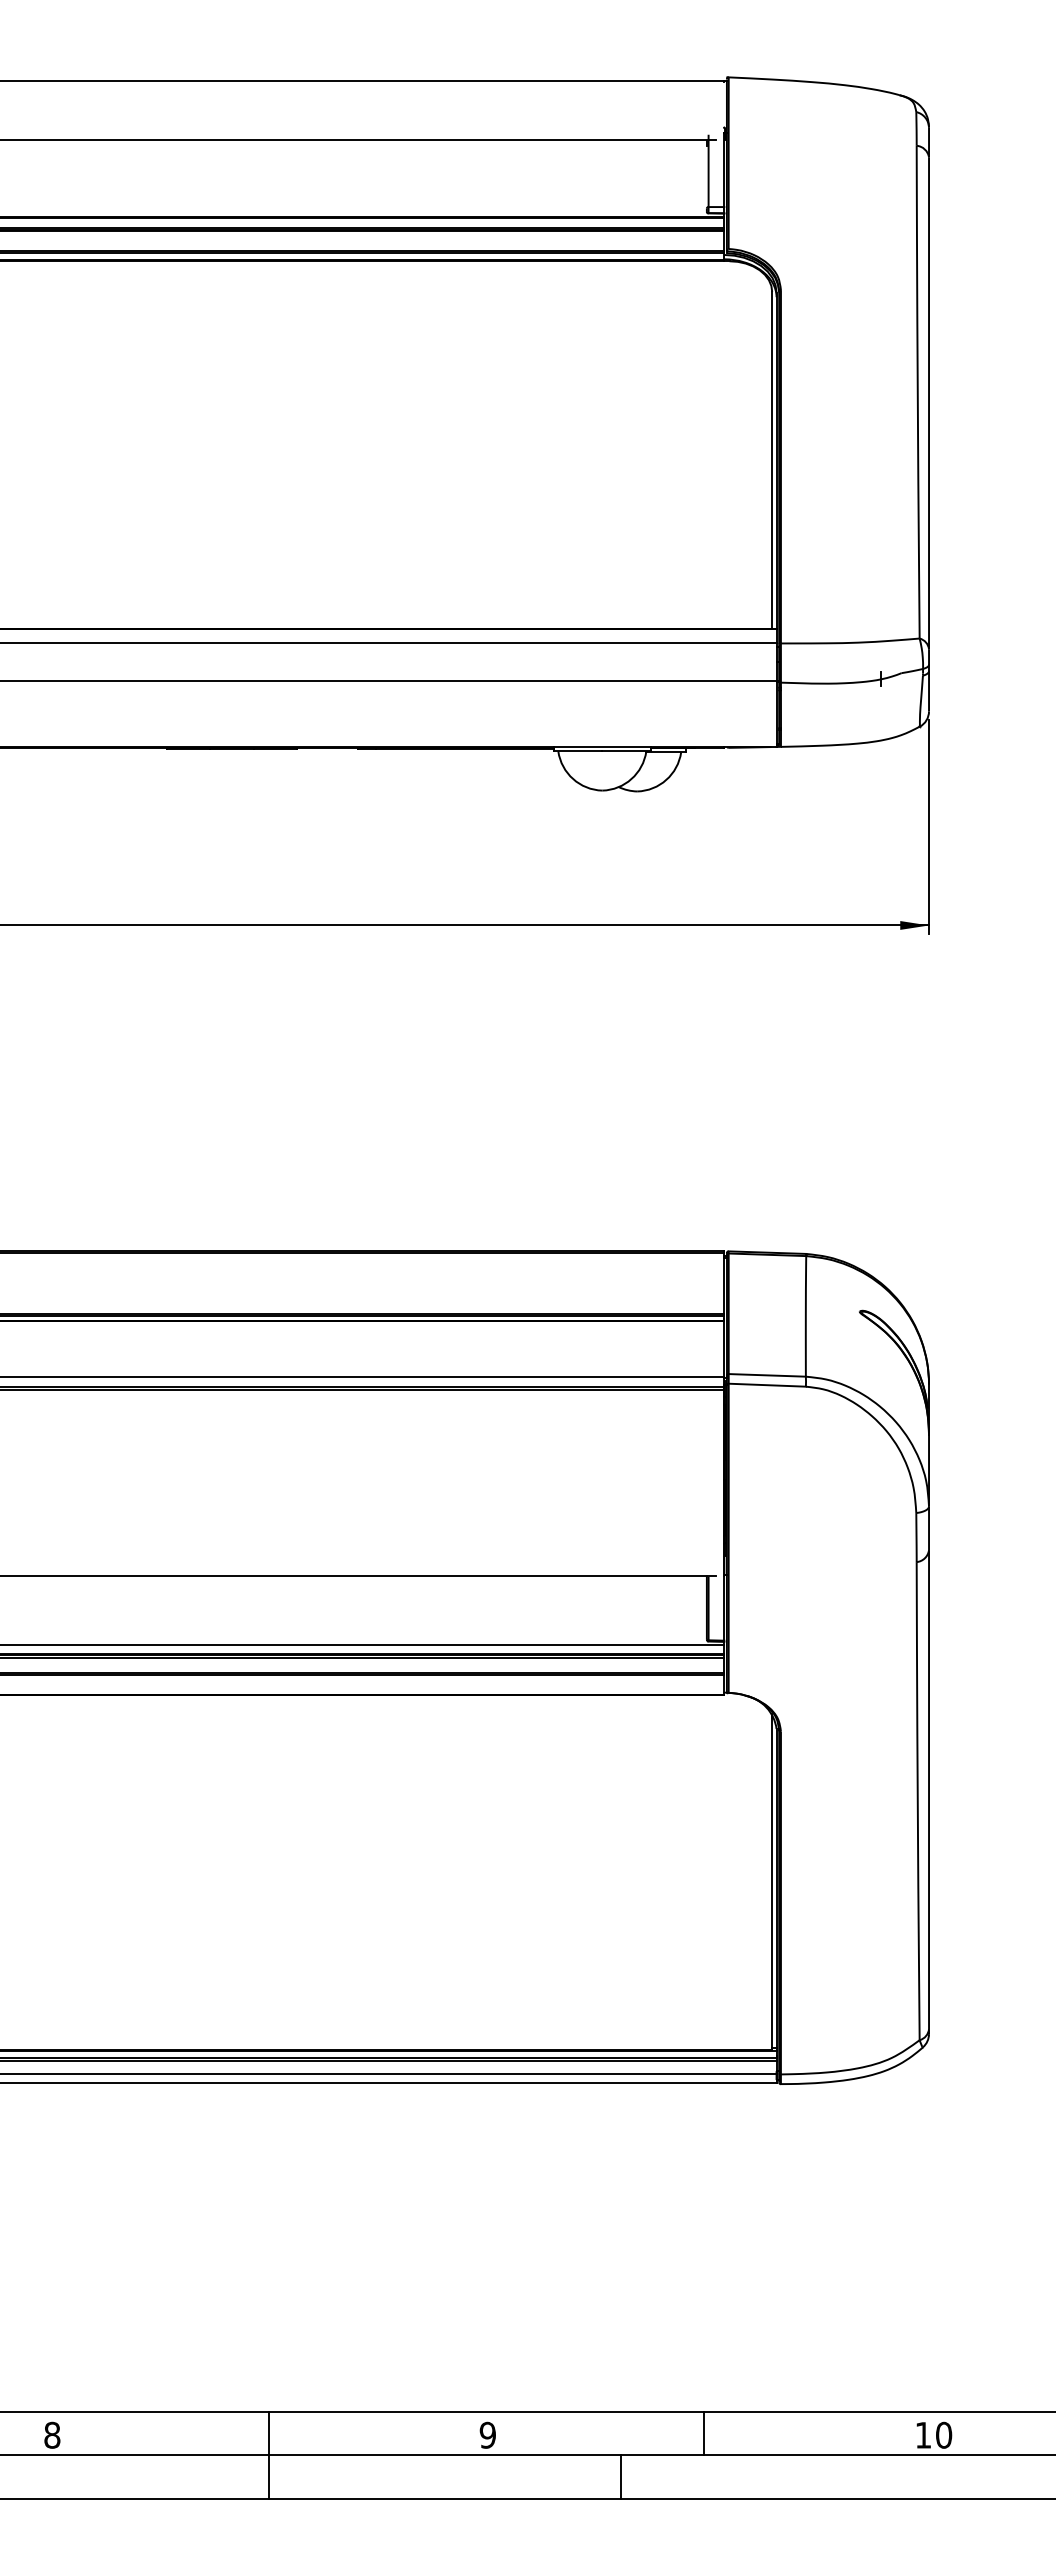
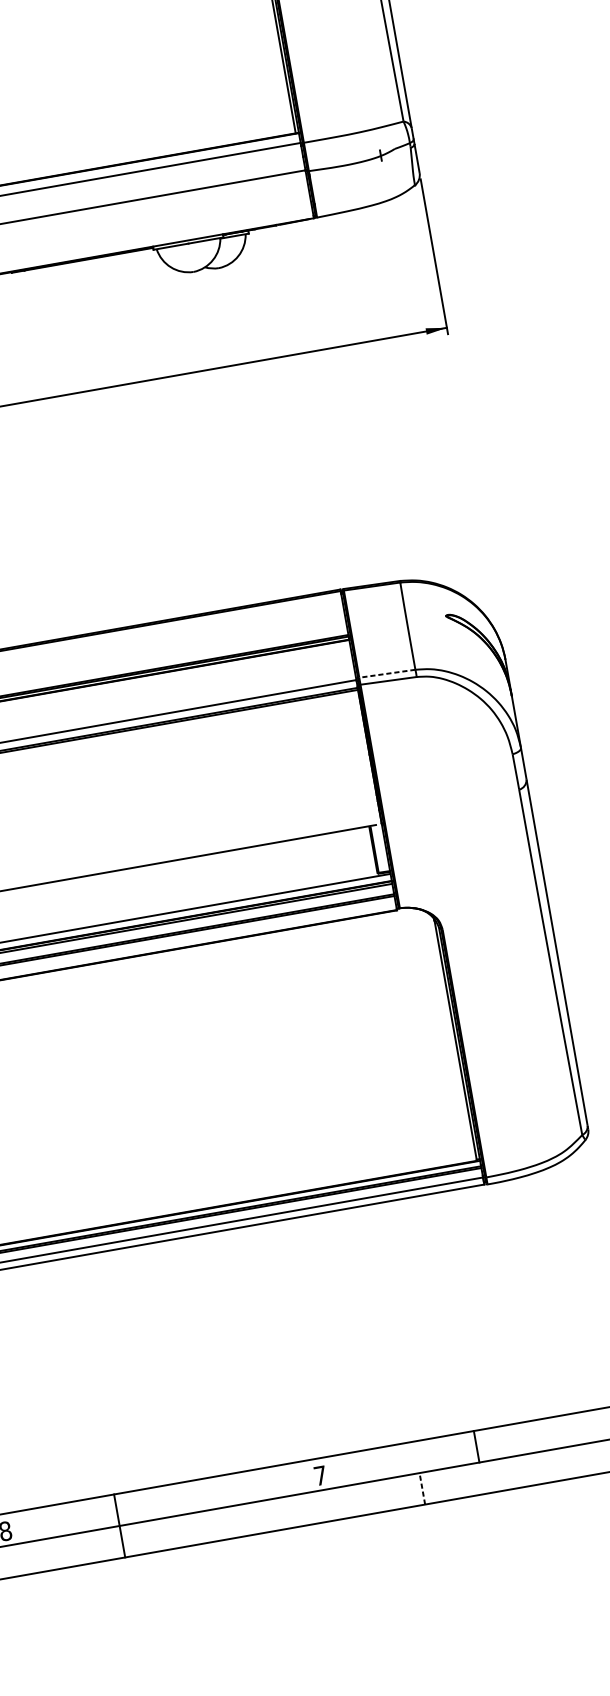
line: (767, 1375) -> (387, 673), solid -> dashed
text: (487, 2434) -> (320, 1475), 9 -> 7
line: (268, 2454) -> (119, 1525), moved
line: (621, 2476) -> (422, 1488), solid -> dashed

